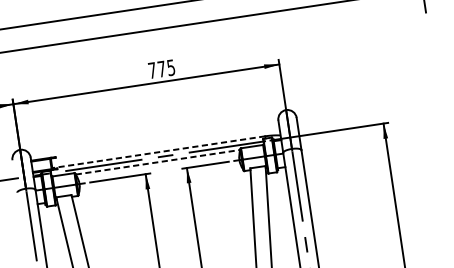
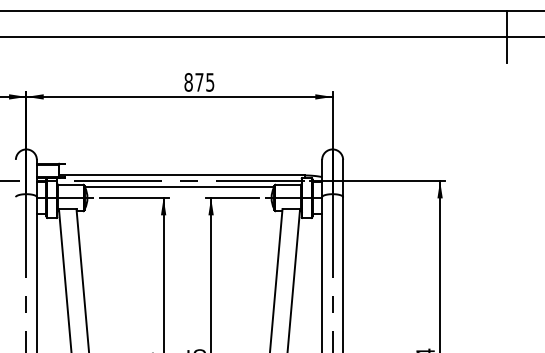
text: (152, 70) -> (188, 82), 775 -> 875
line: (159, 152) -> (182, 175), dashed -> solid
line: (157, 162) -> (179, 186), dashed -> solid

